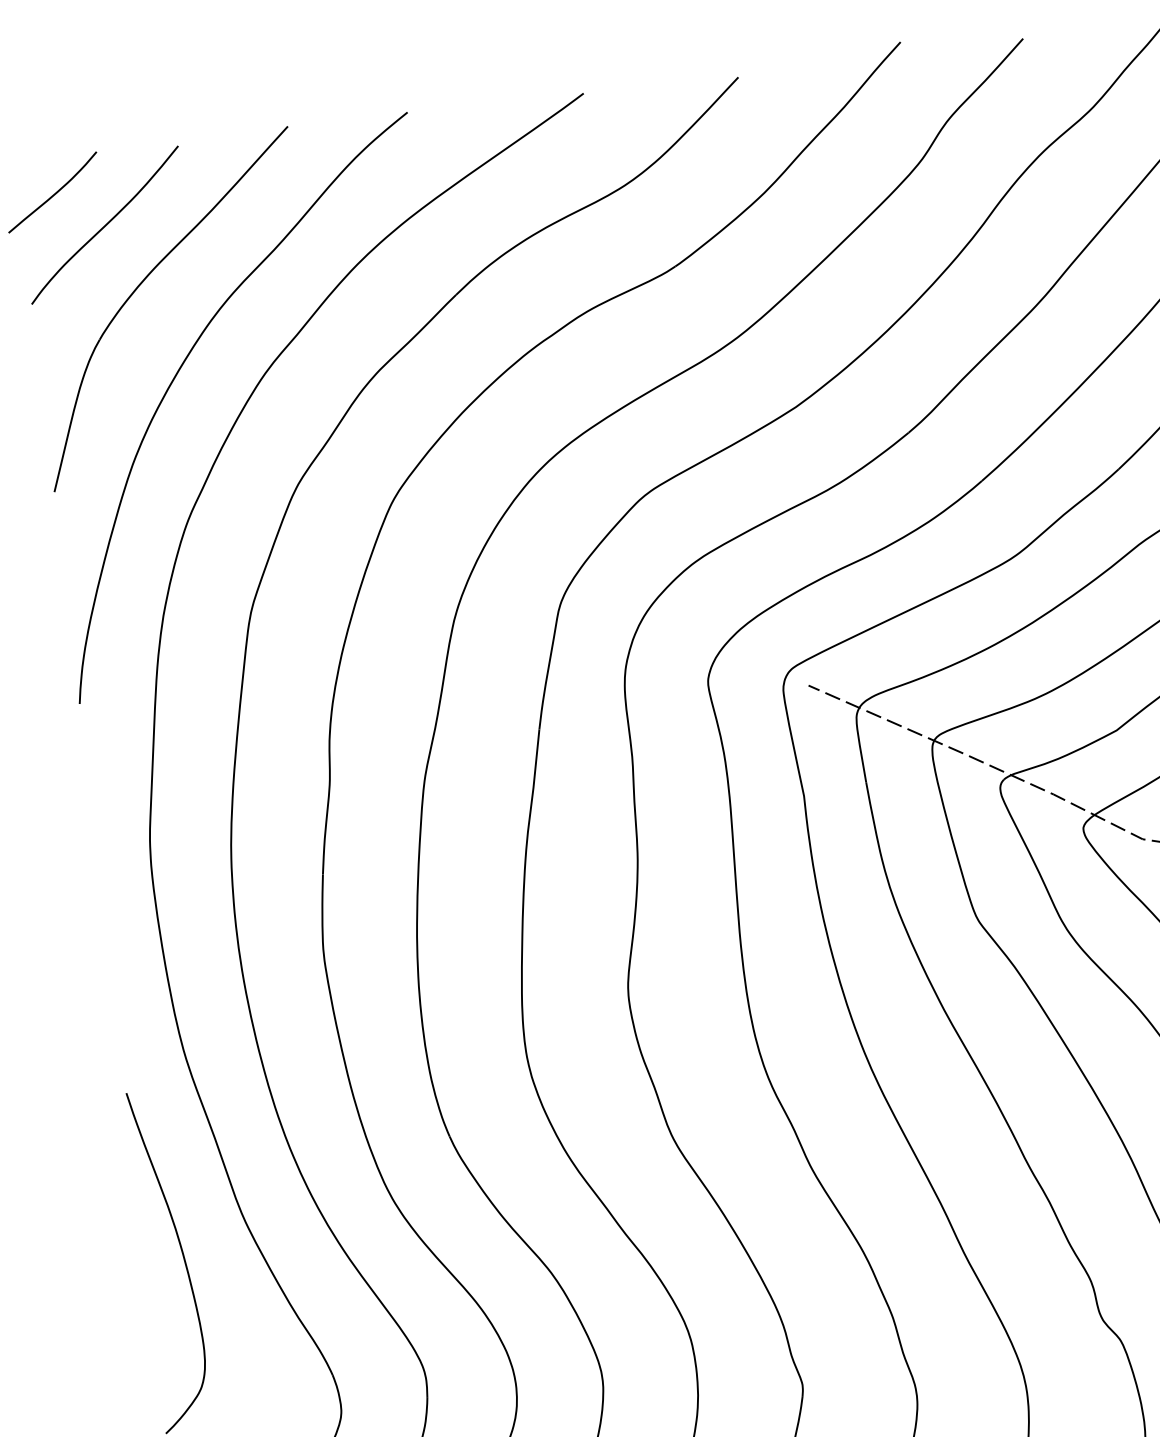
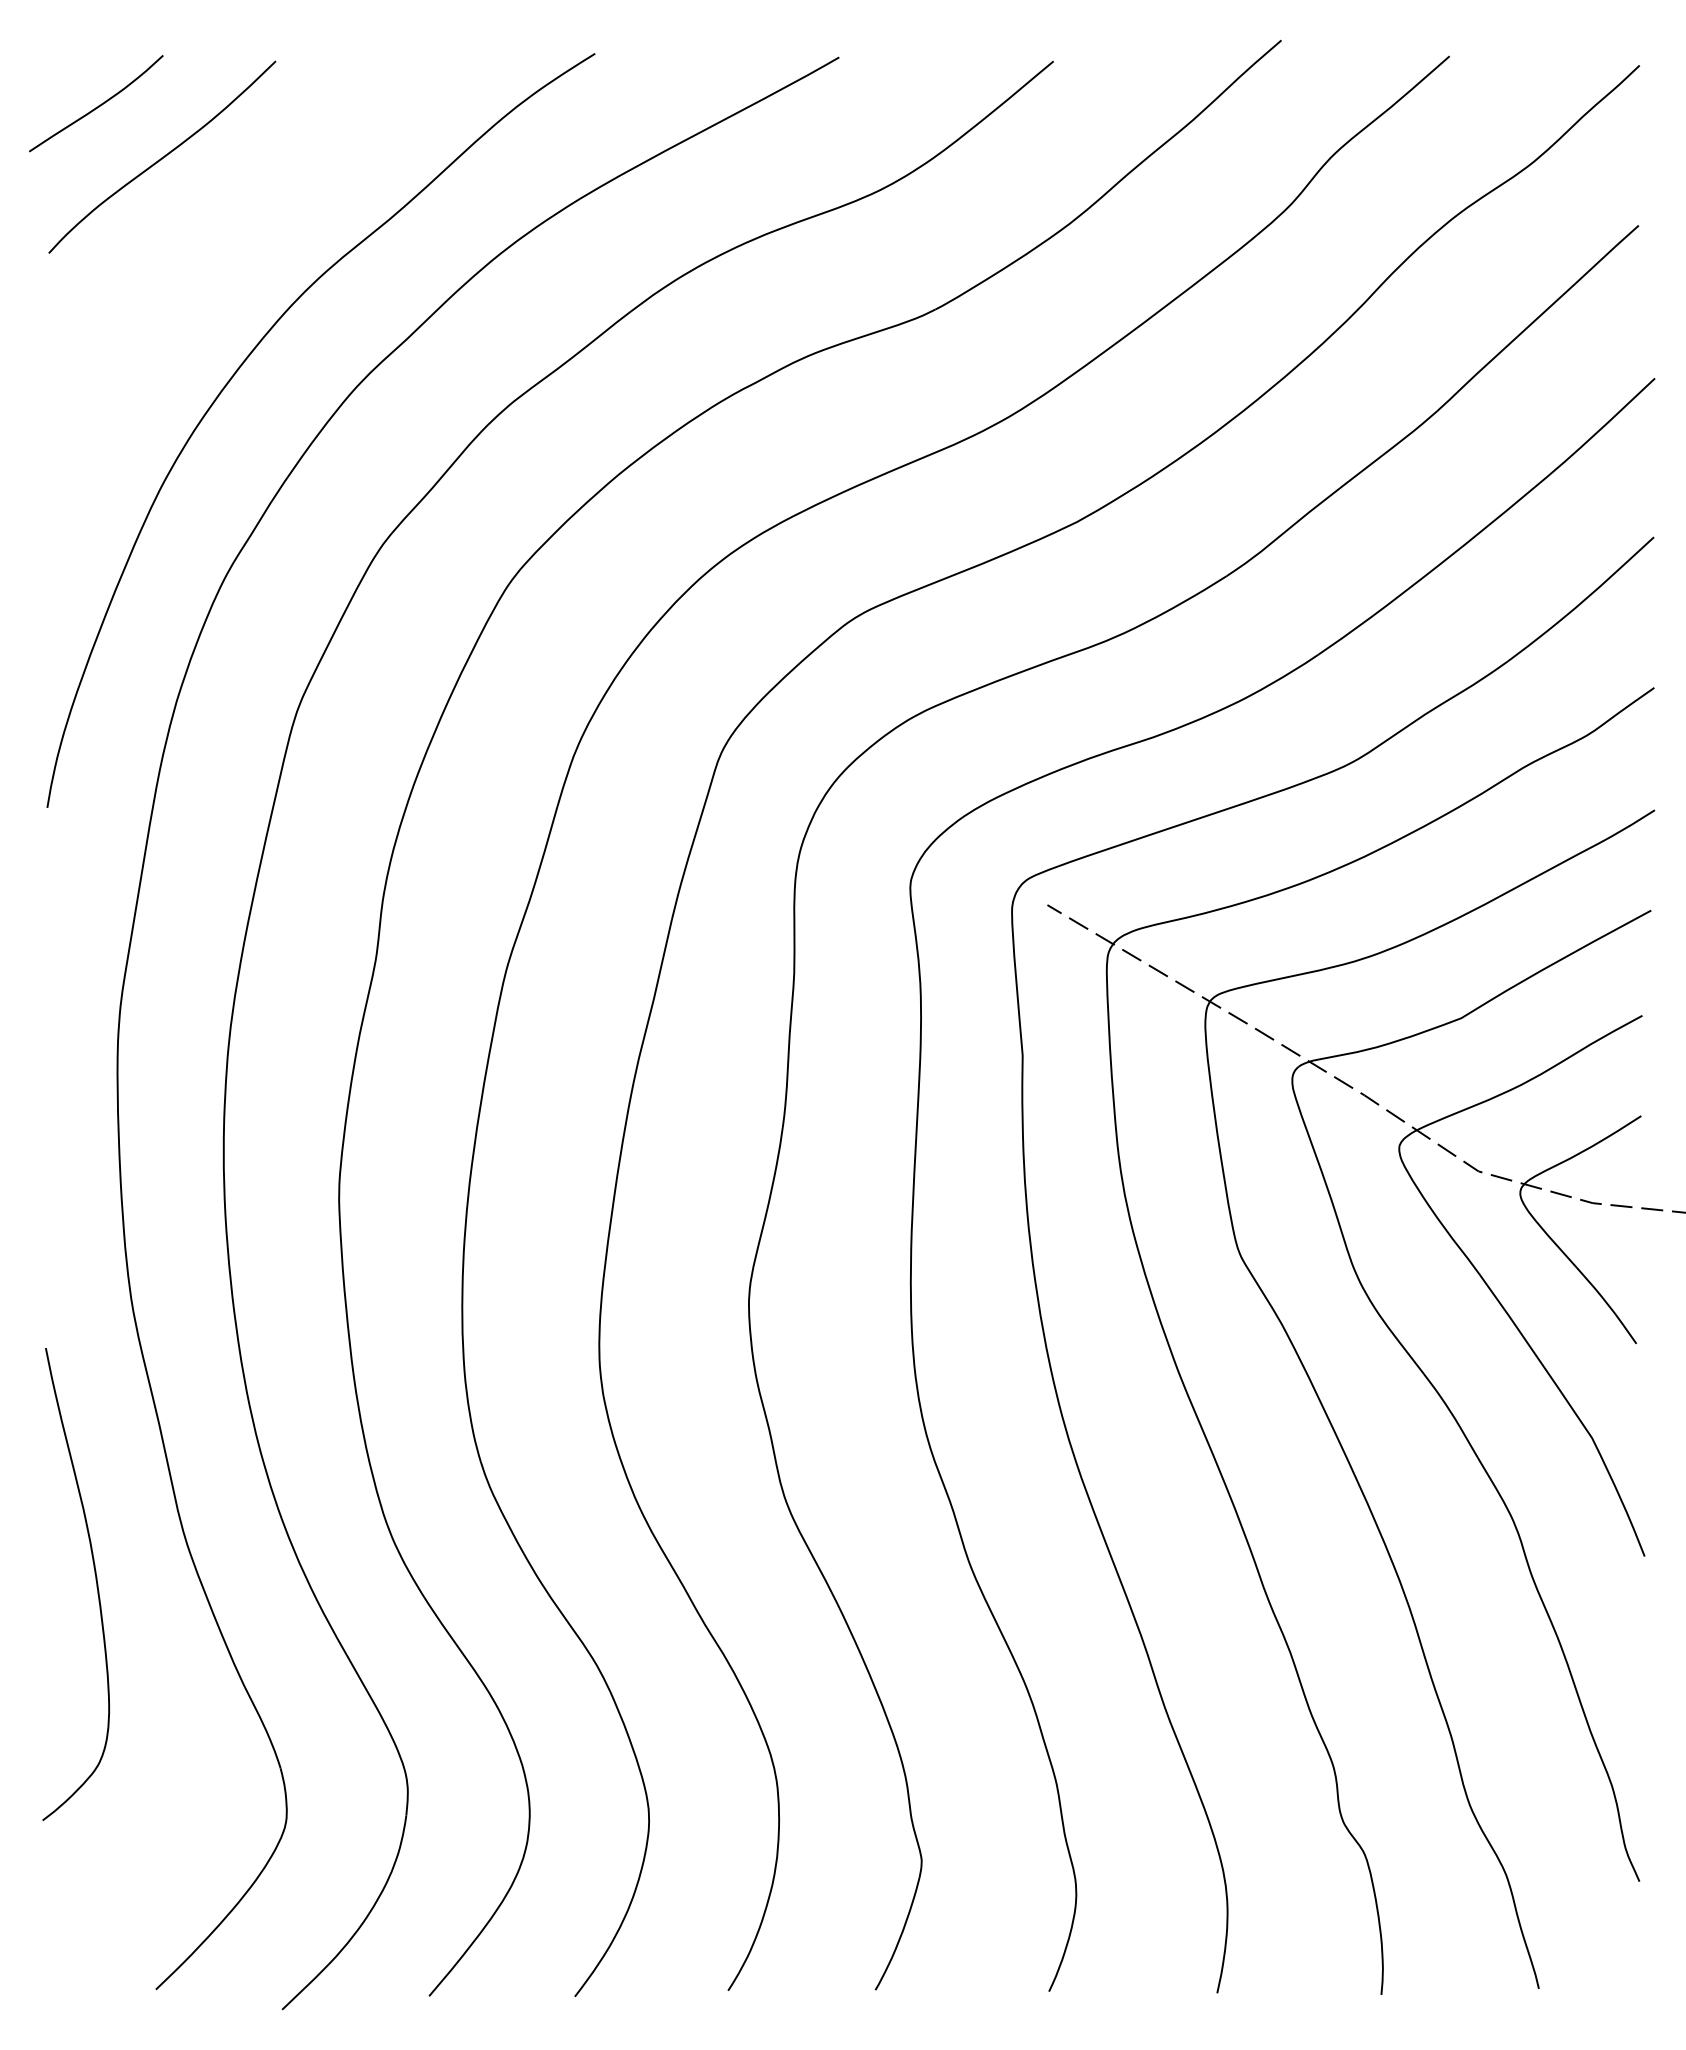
part: (144, 280) -> (207, 239), removed

